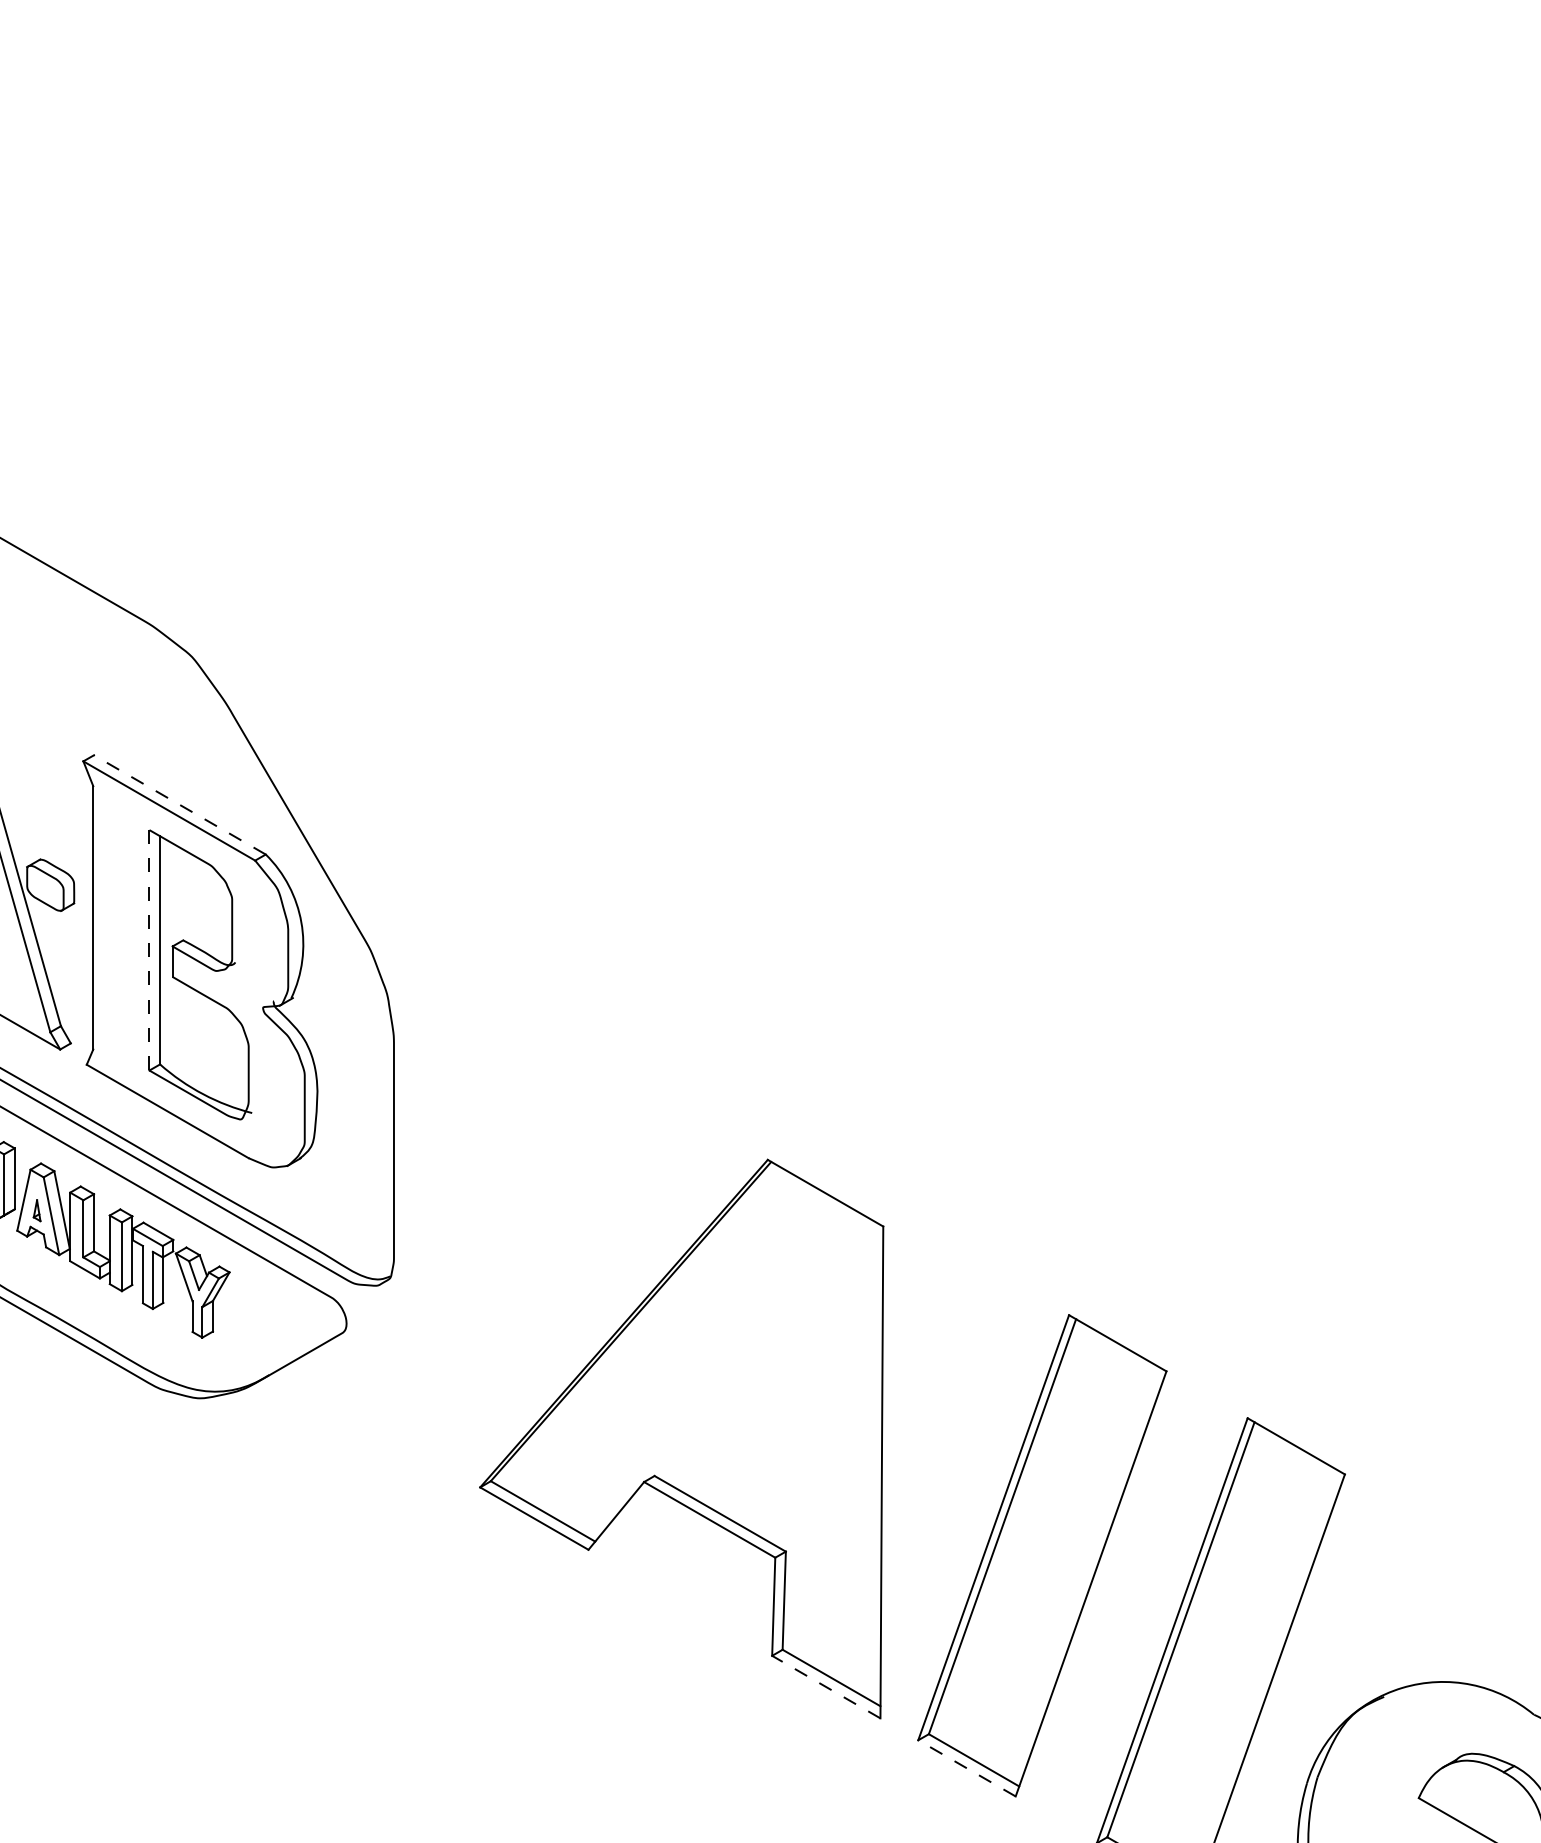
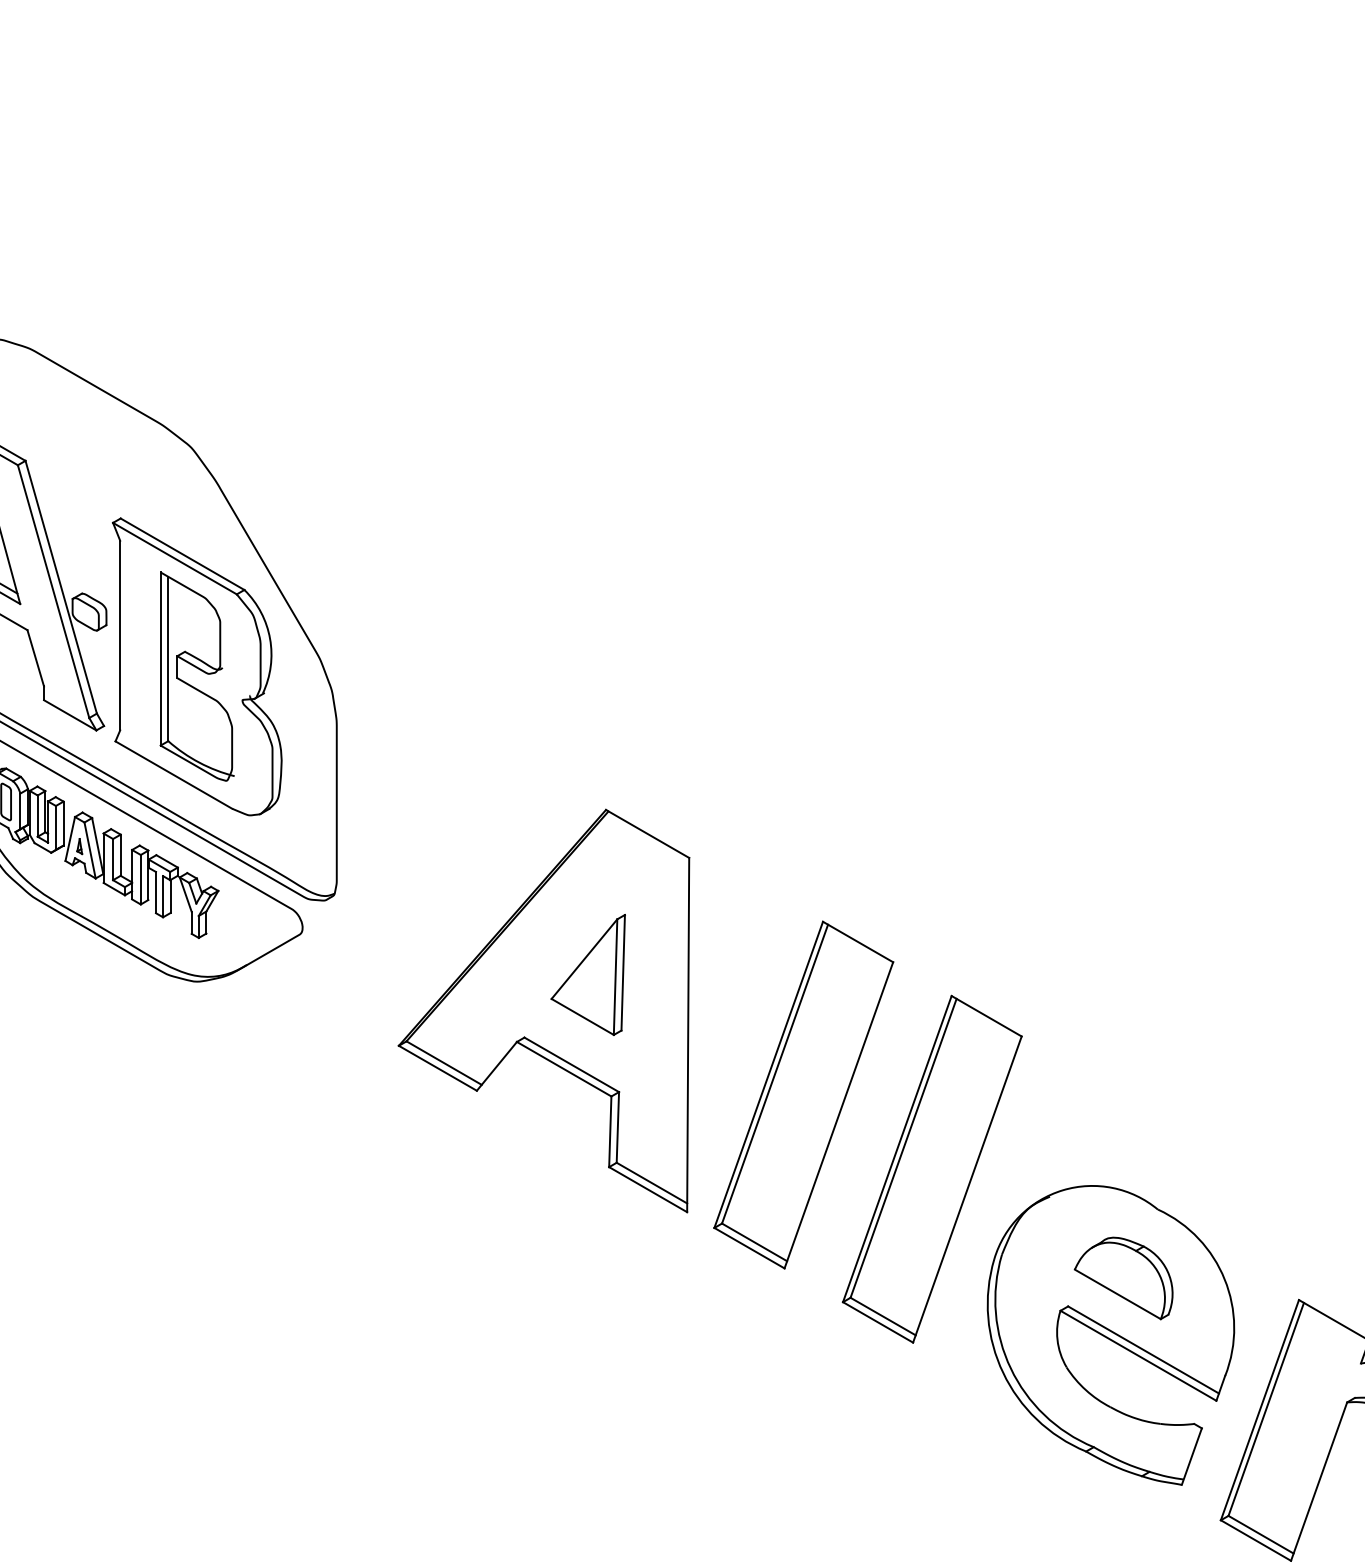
line: (179, 805) -> (182, 554), dashed -> solid
line: (149, 949) -> (160, 658), dashed -> solid
part: (742, 1388) -> (587, 974), added
line: (825, 1686) -> (647, 1189), dashed -> solid
line: (967, 1767) -> (749, 1247), dashed -> solid

